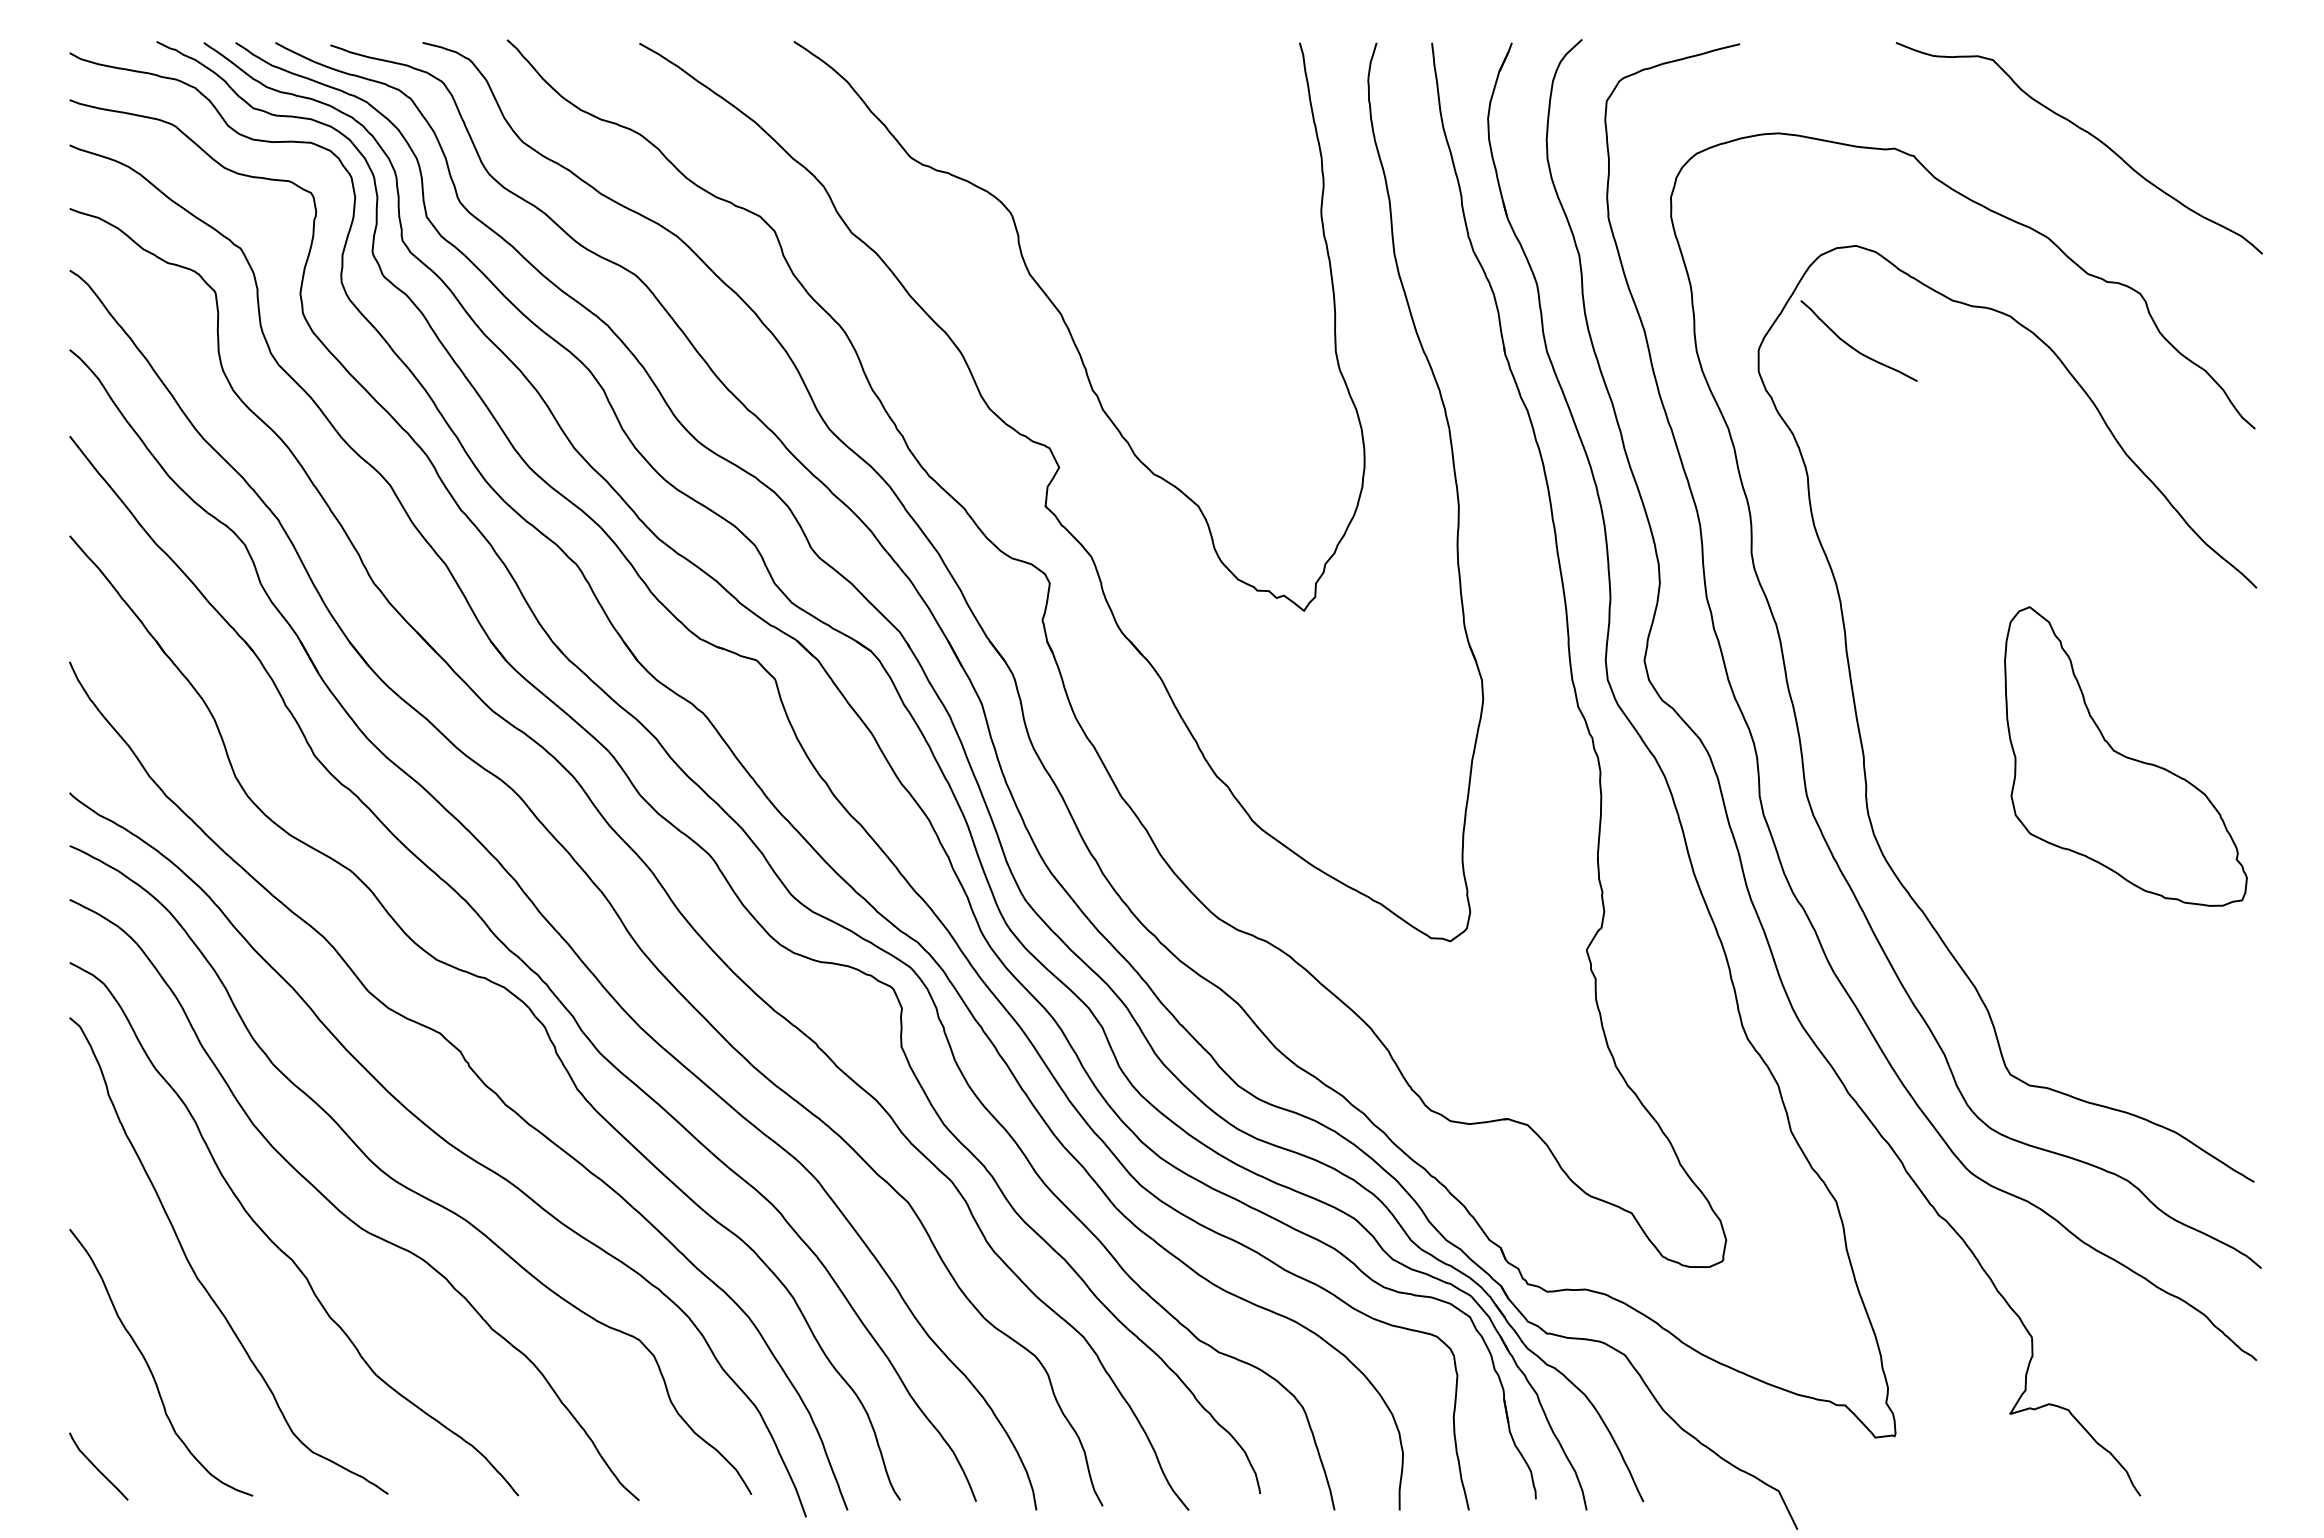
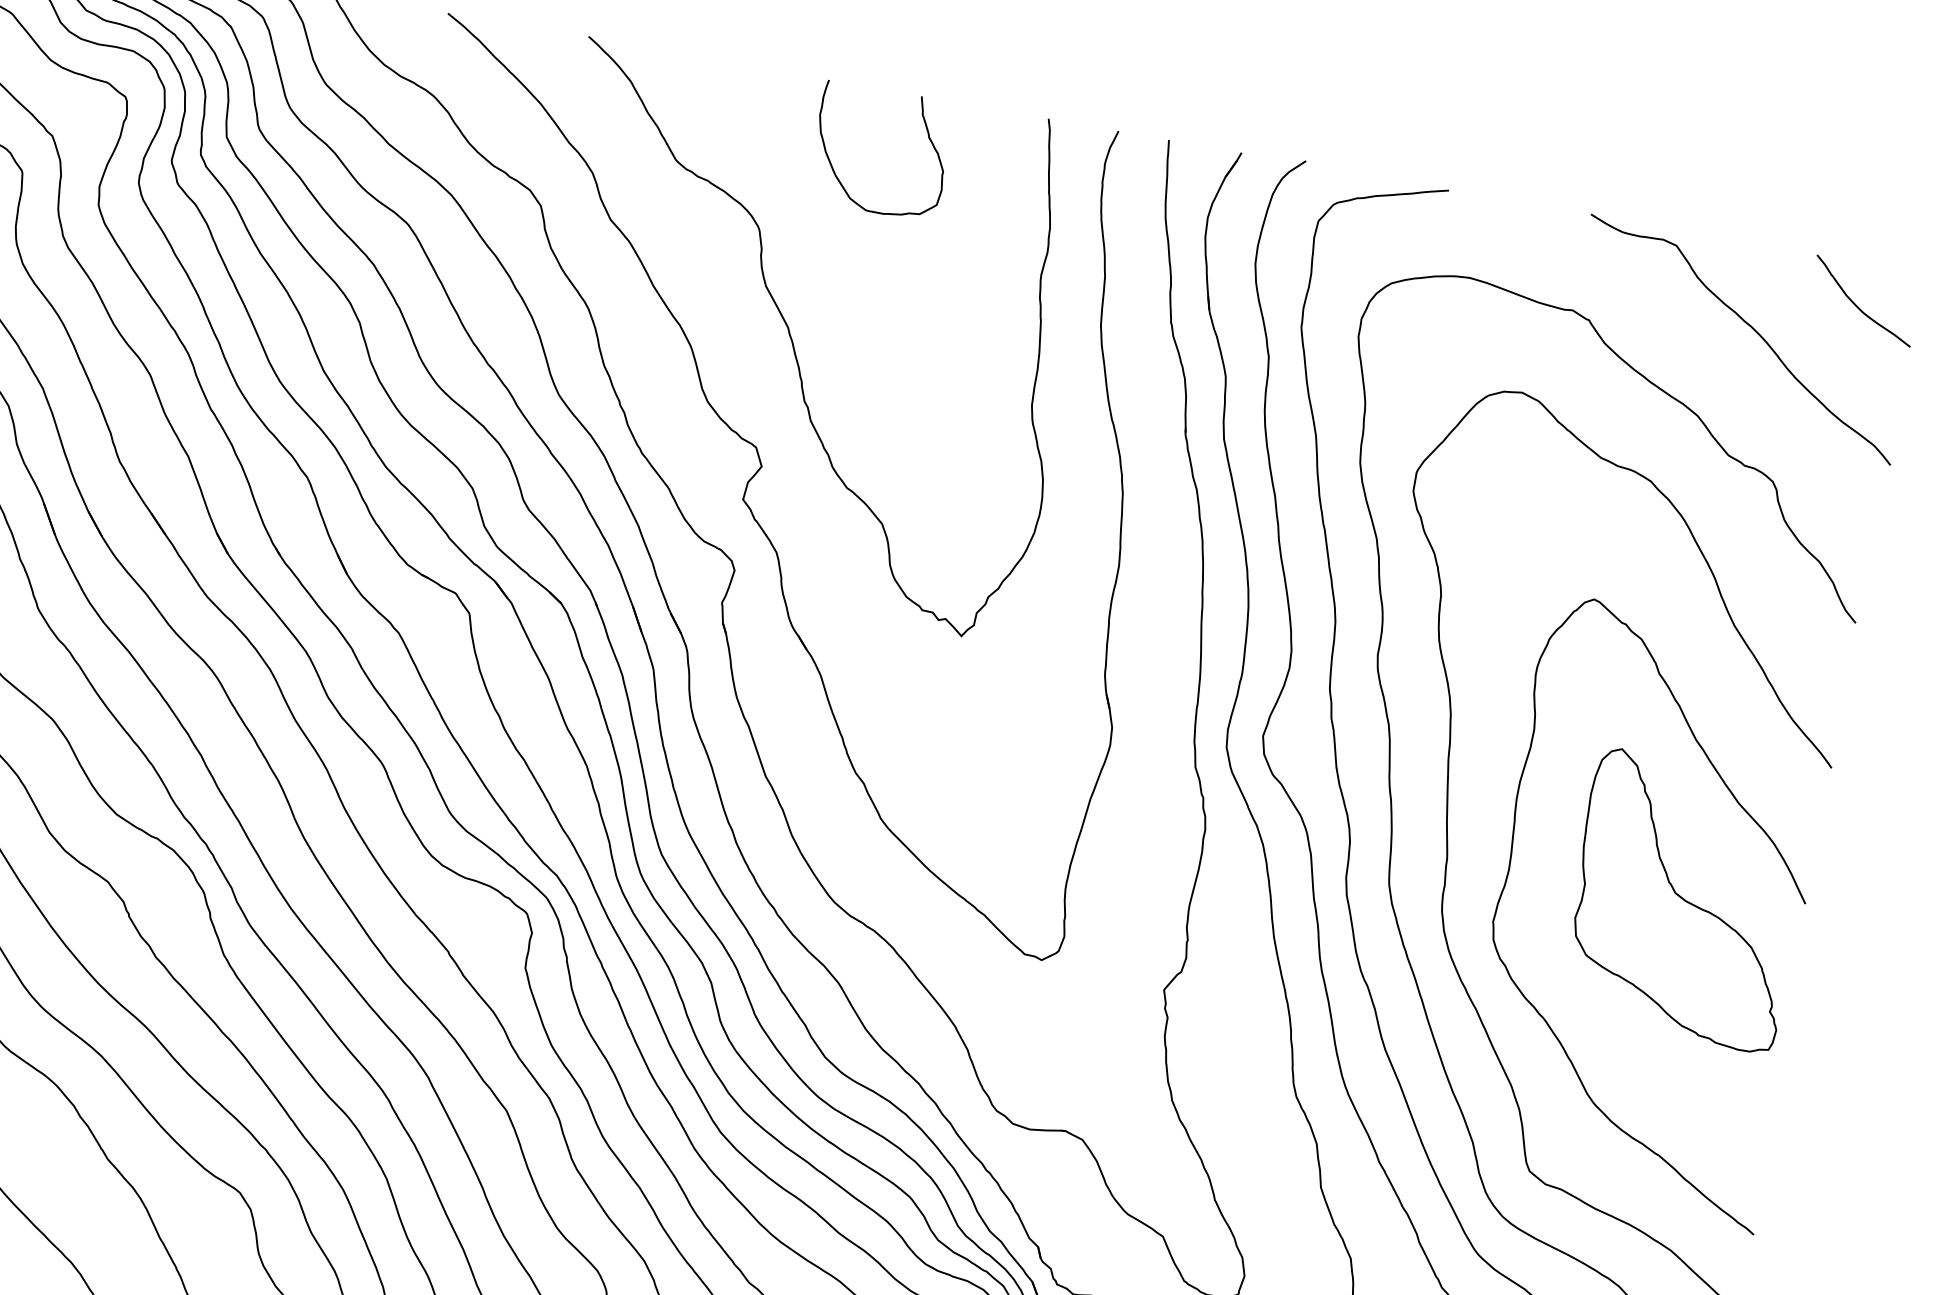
curve: (1081, 138) -> (834, 170), added
curve: (1852, 346) -> (1856, 305), moved
curve: (2178, 655) -> (1749, 816), added

